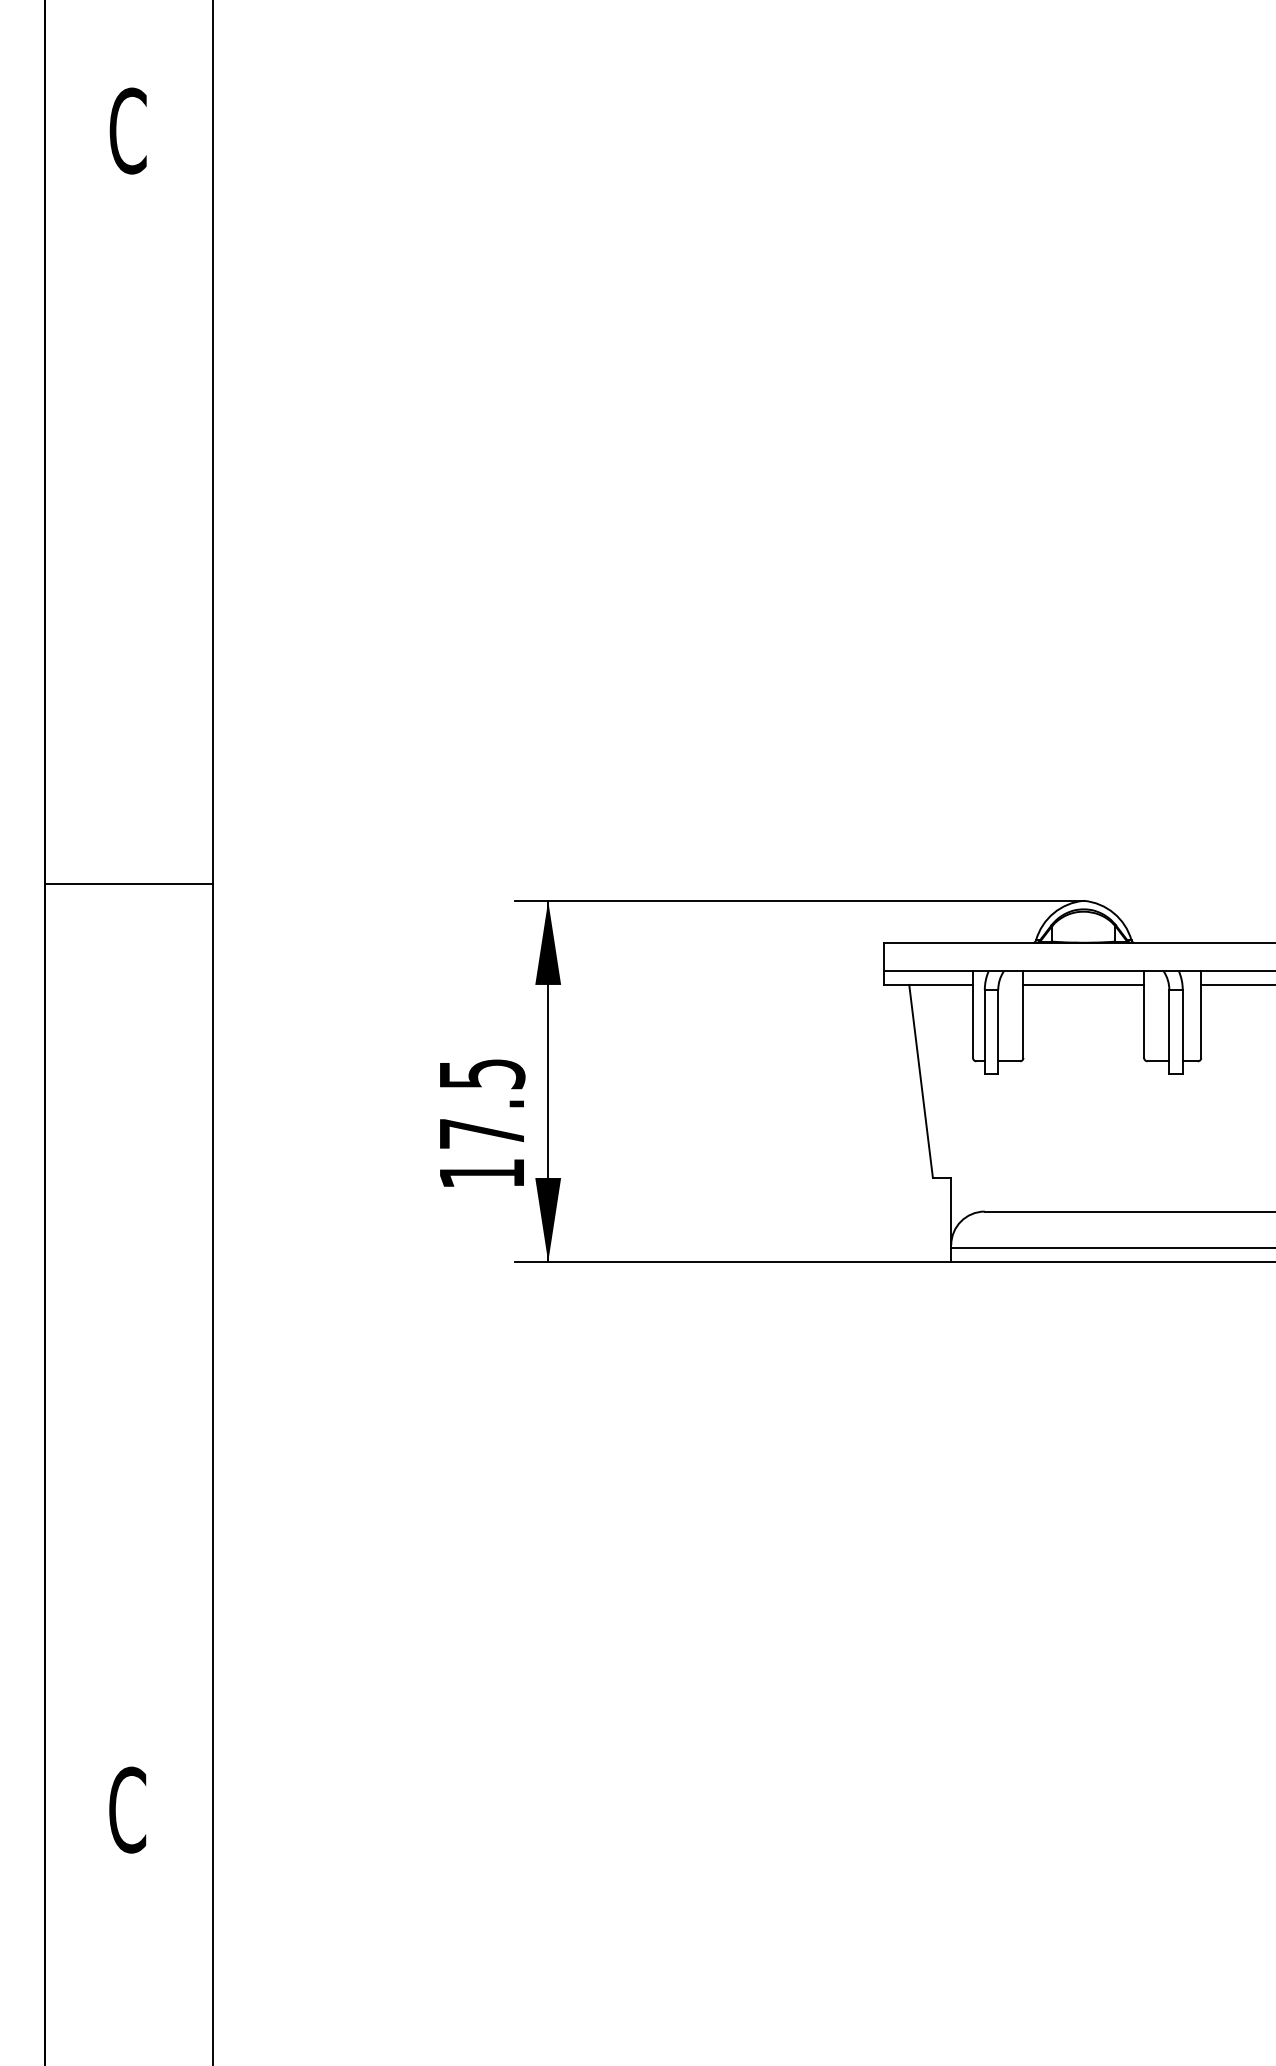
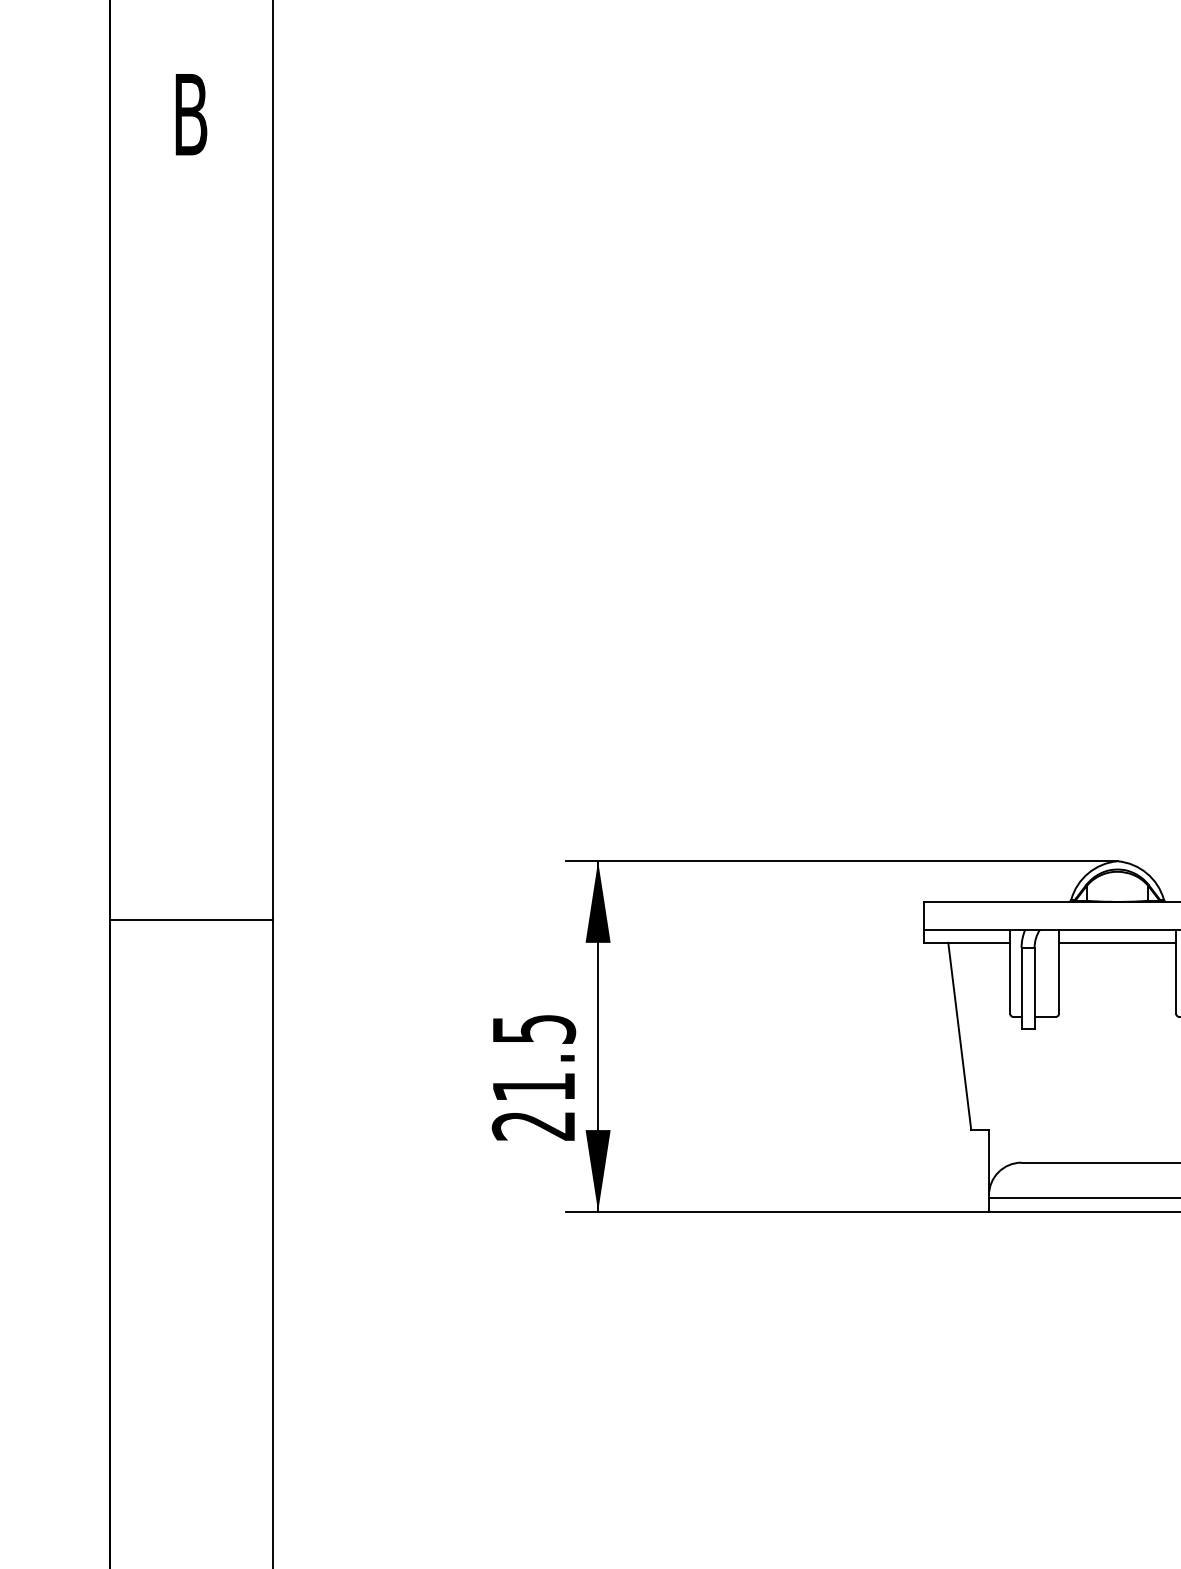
text: (127, 130) -> (190, 114), C -> B
line: (128, 884) -> (191, 920), moved
text: (480, 1153) -> (532, 1106), 17.5 -> 21.5

